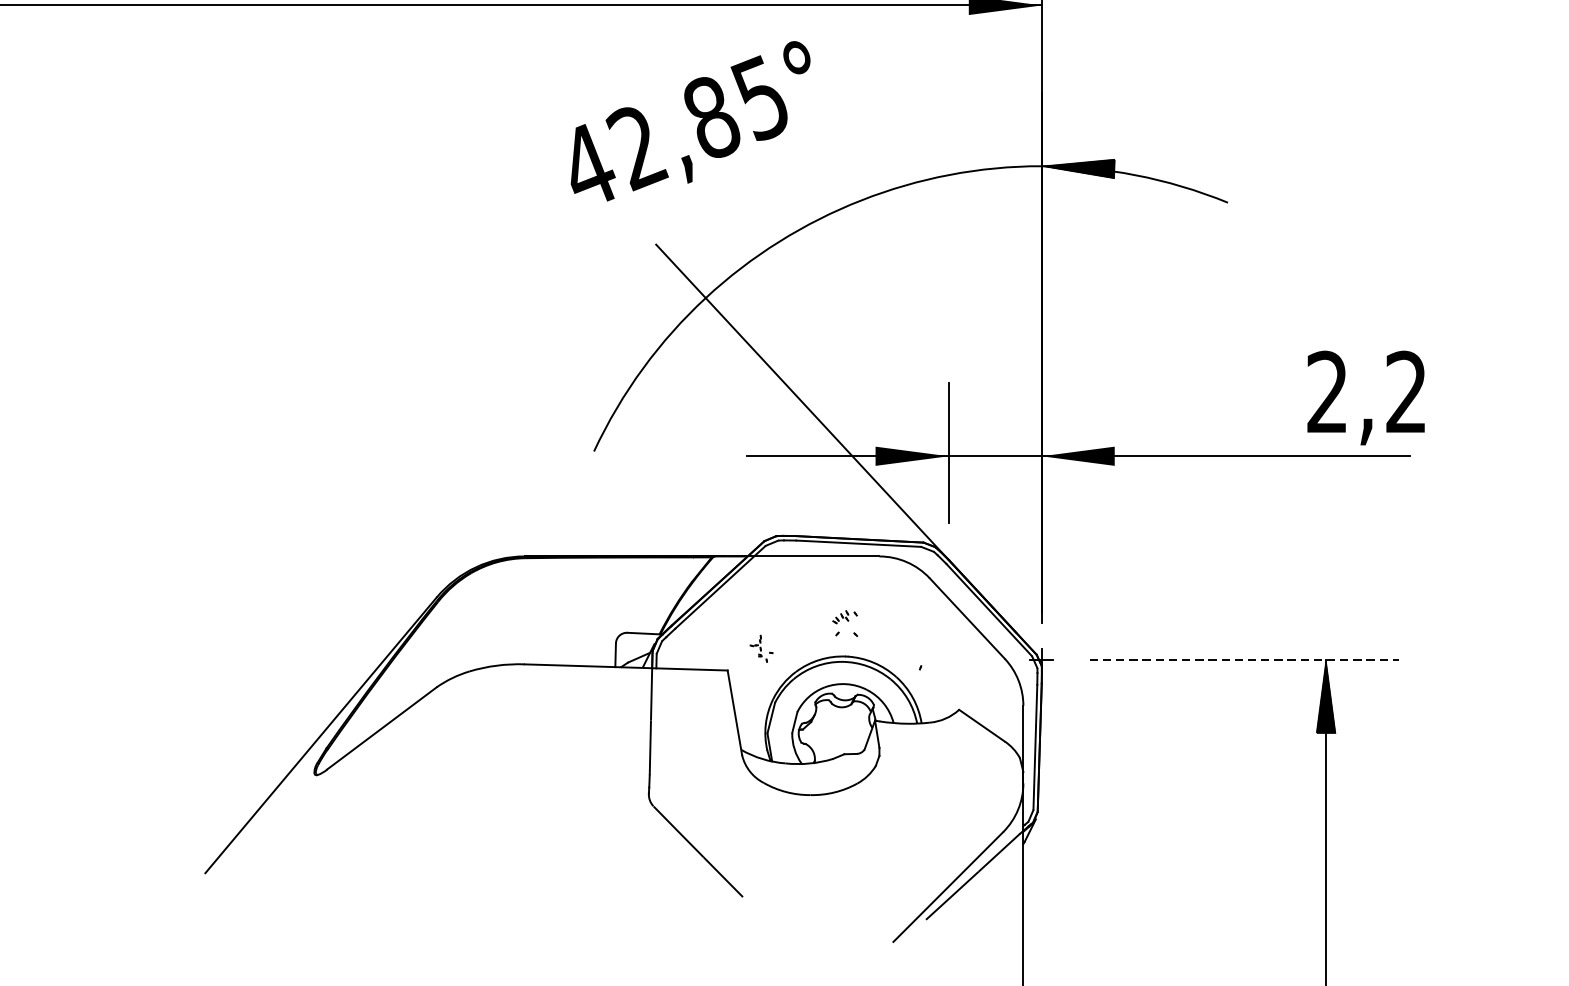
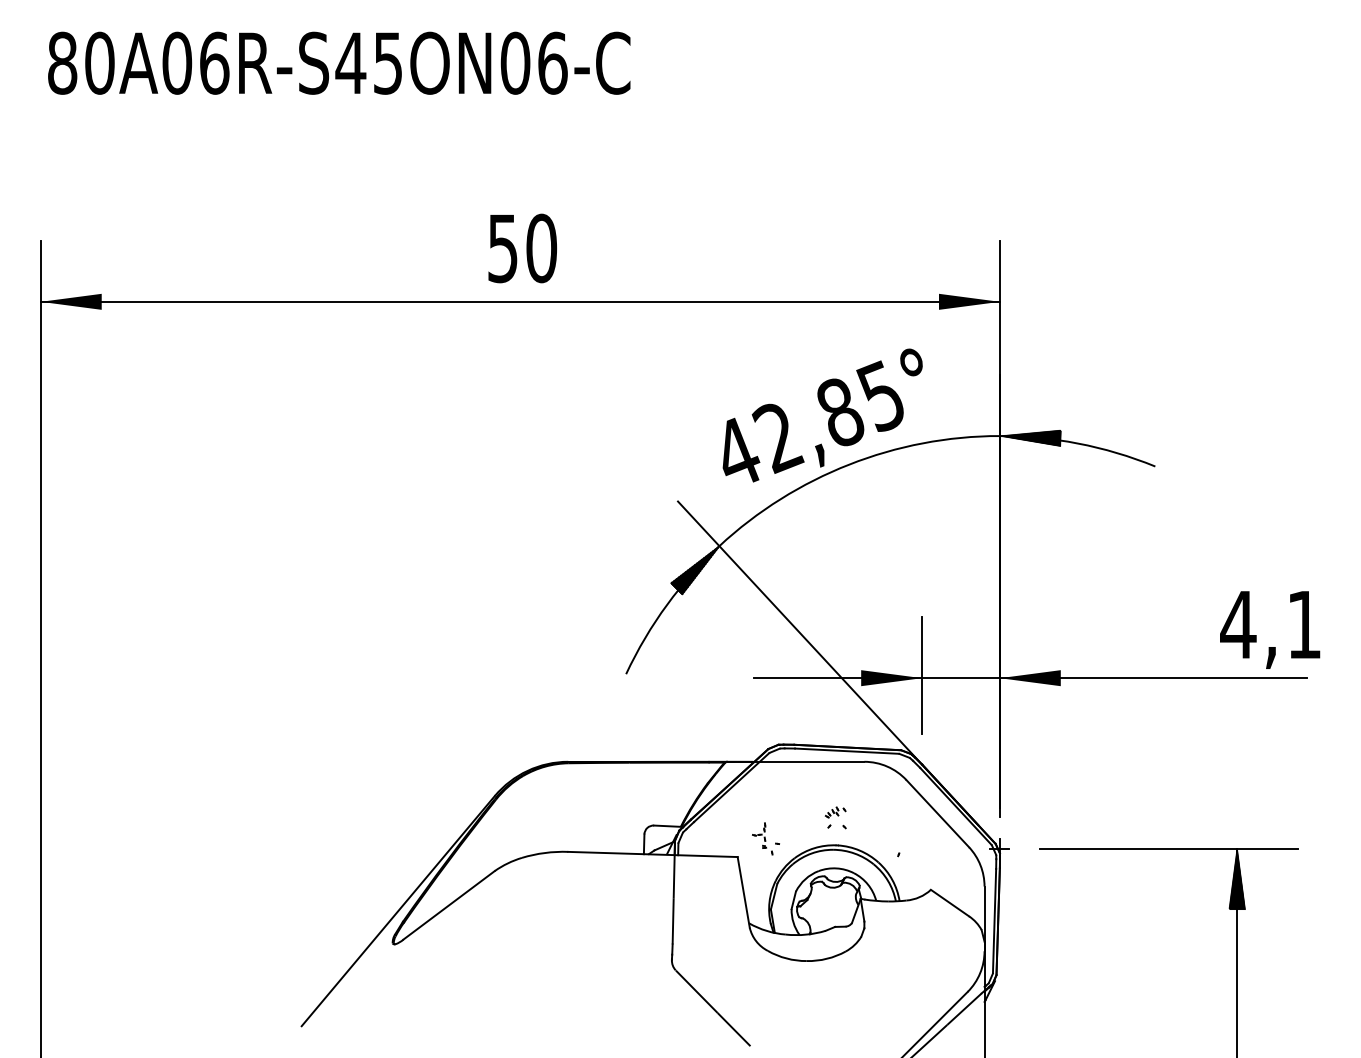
text: (690, 121) -> (822, 415), moved
hatch: (675, 327) -> (694, 570), added
text: (1365, 391) -> (1270, 624), 2,2 -> 4,1
part: (760, 648) -> (765, 838), size x1.43
line: (1244, 660) -> (1169, 848), dashed -> solid

